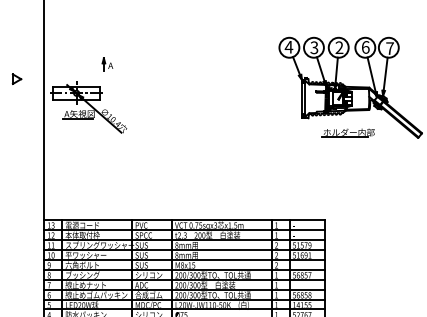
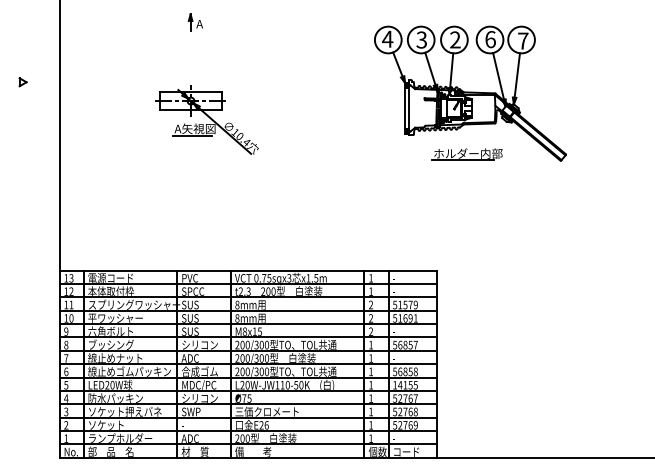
part: (106, 64) -> (194, 22), moved
part: (16, 79) -> (22, 82), size x0.62
part: (88, 107) -> (206, 119), moved

